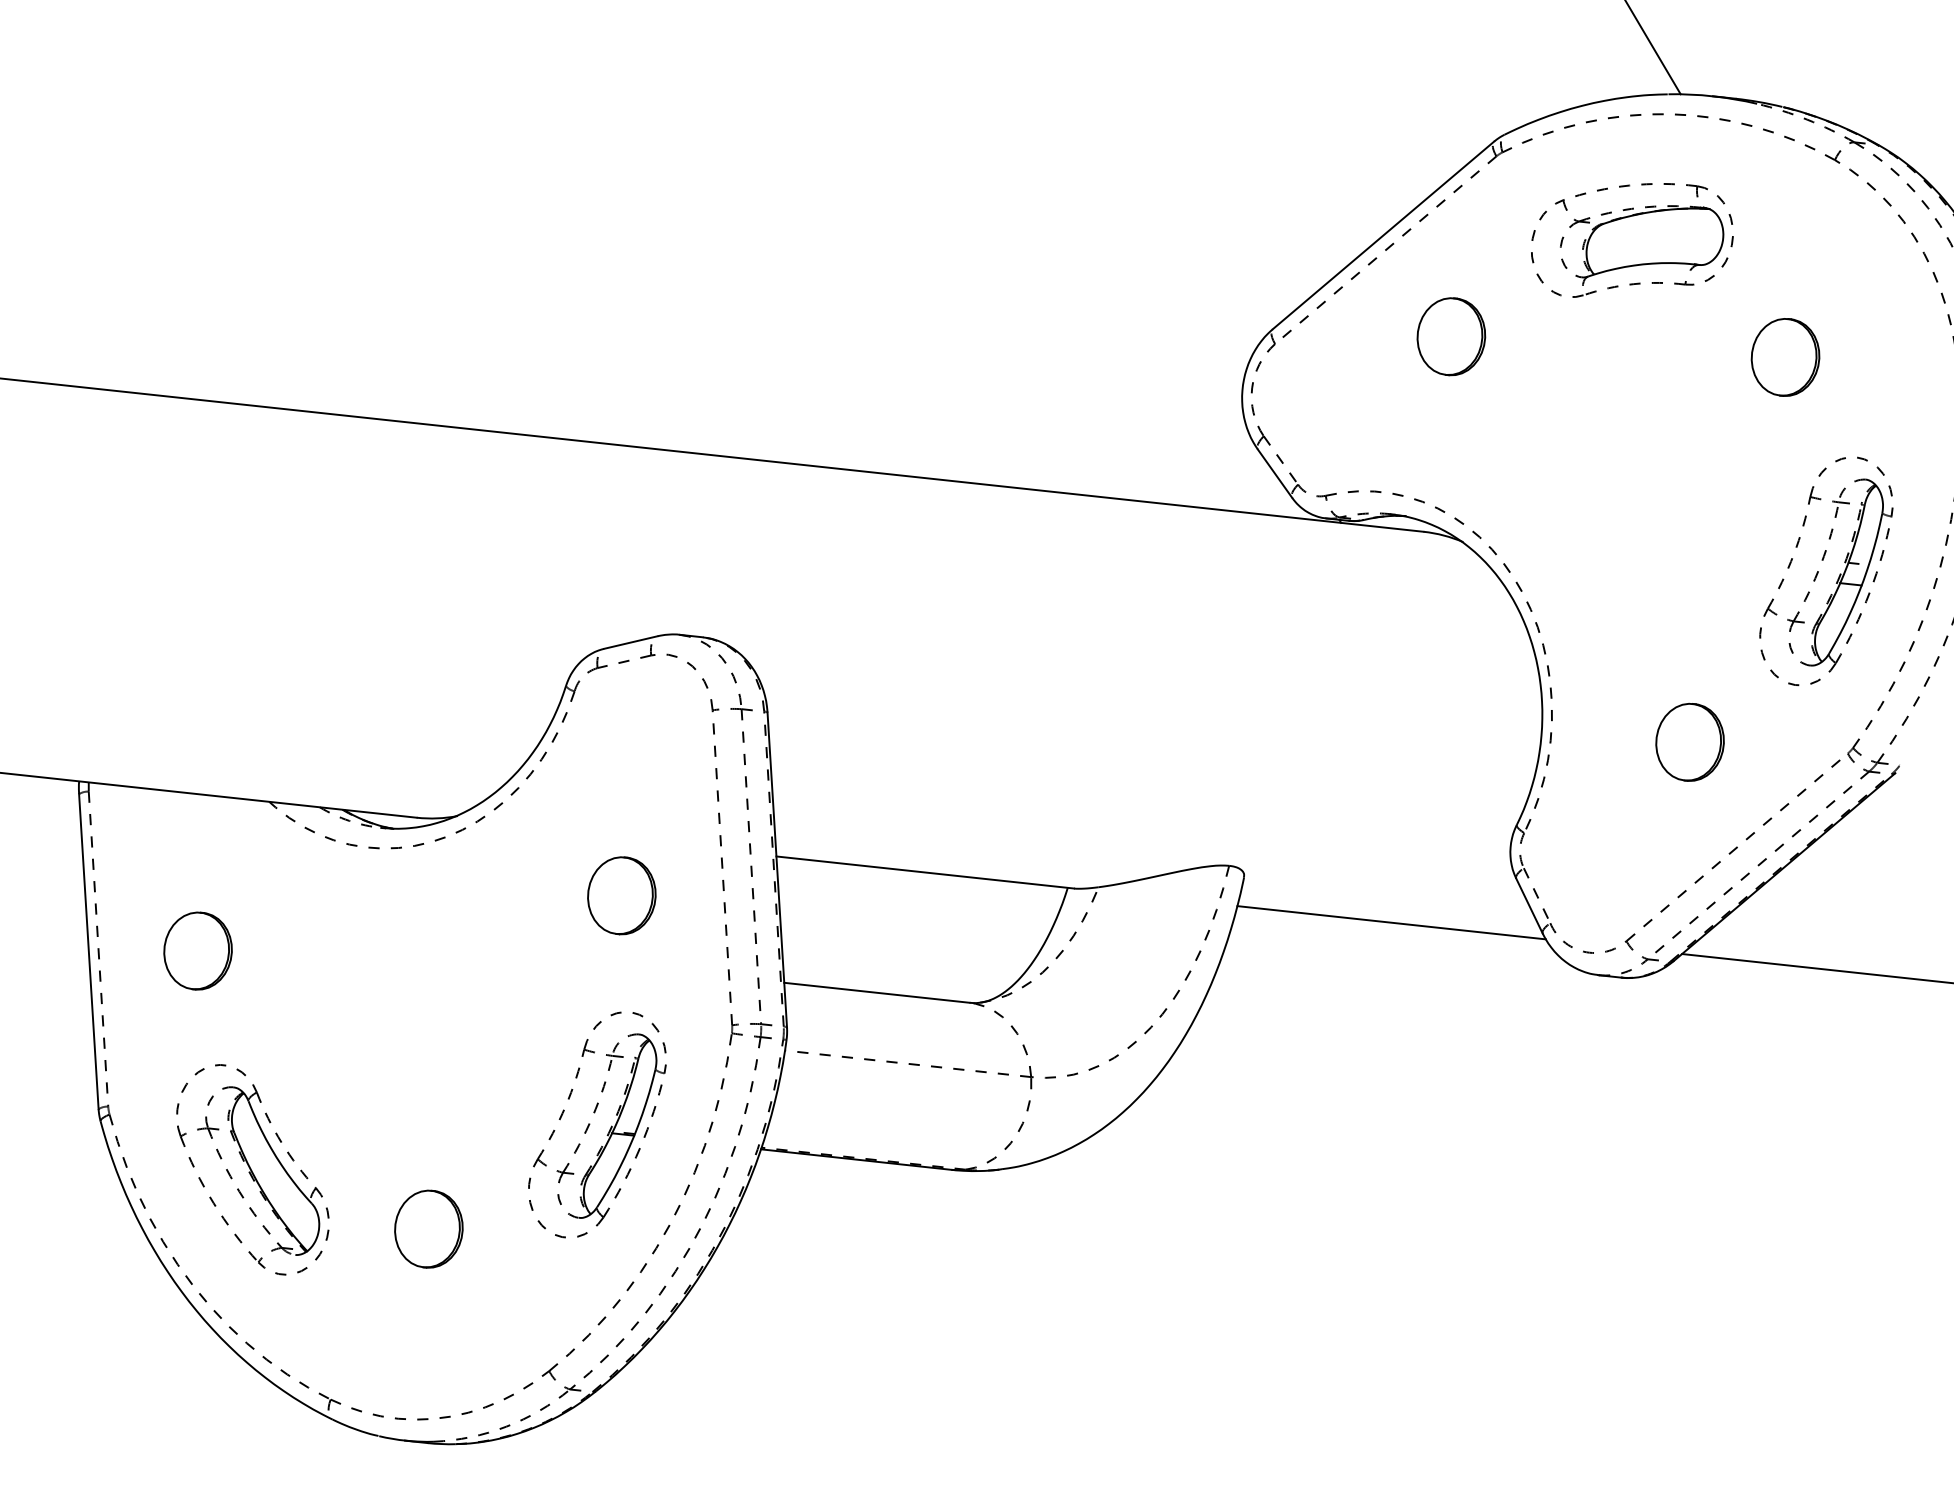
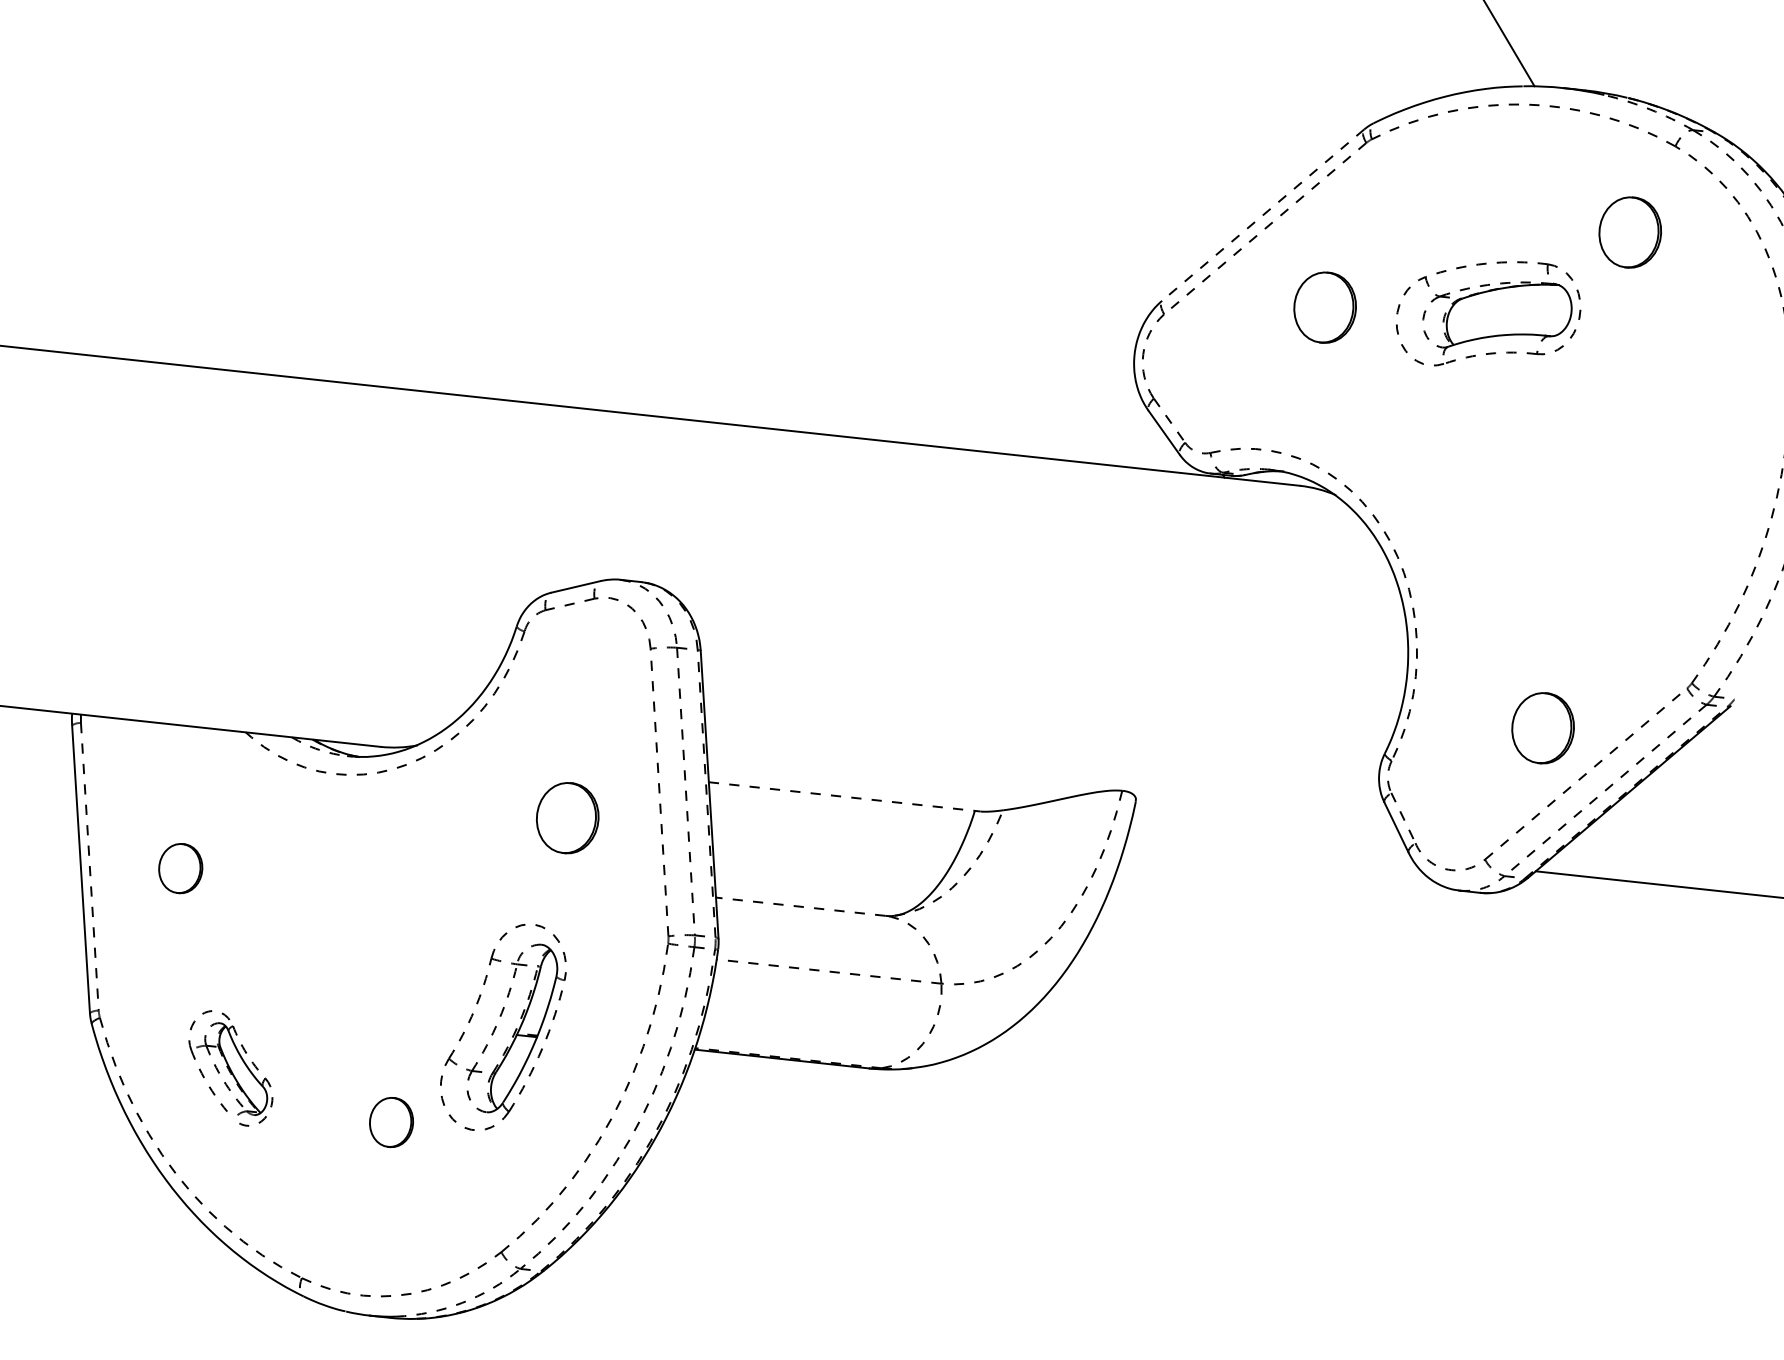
line: (1383, 235) -> (1263, 215), solid -> dashed
part: (1632, 240) -> (1488, 313), moved
part: (1785, 357) -> (1630, 232), moved
part: (1818, 571) -> (1660, 522), removed
part: (1689, 741) -> (1542, 727), moved
line: (925, 872) -> (844, 796), solid -> dashed
line: (1391, 922) -> (1270, 842), removed
part: (197, 950) -> (180, 868), size x0.7
line: (876, 992) -> (800, 906), solid -> dashed
part: (590, 1124) -> (497, 1026), moved
part: (252, 1169) -> (230, 1068), size x0.6
part: (428, 1228) -> (391, 1121), size x0.7

